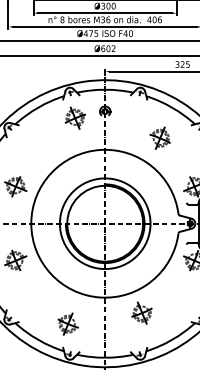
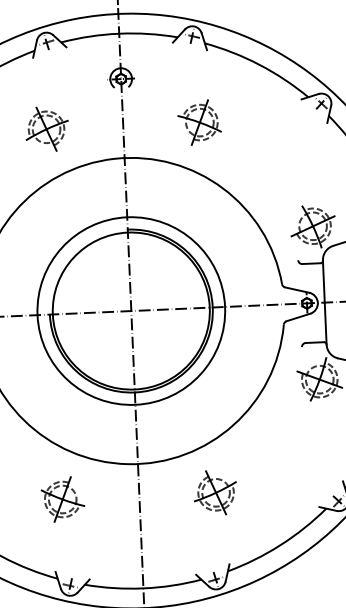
part: (74, 117) -> (45, 127), moved
part: (159, 137) -> (198, 121), moved
part: (67, 323) -> (61, 498), moved

